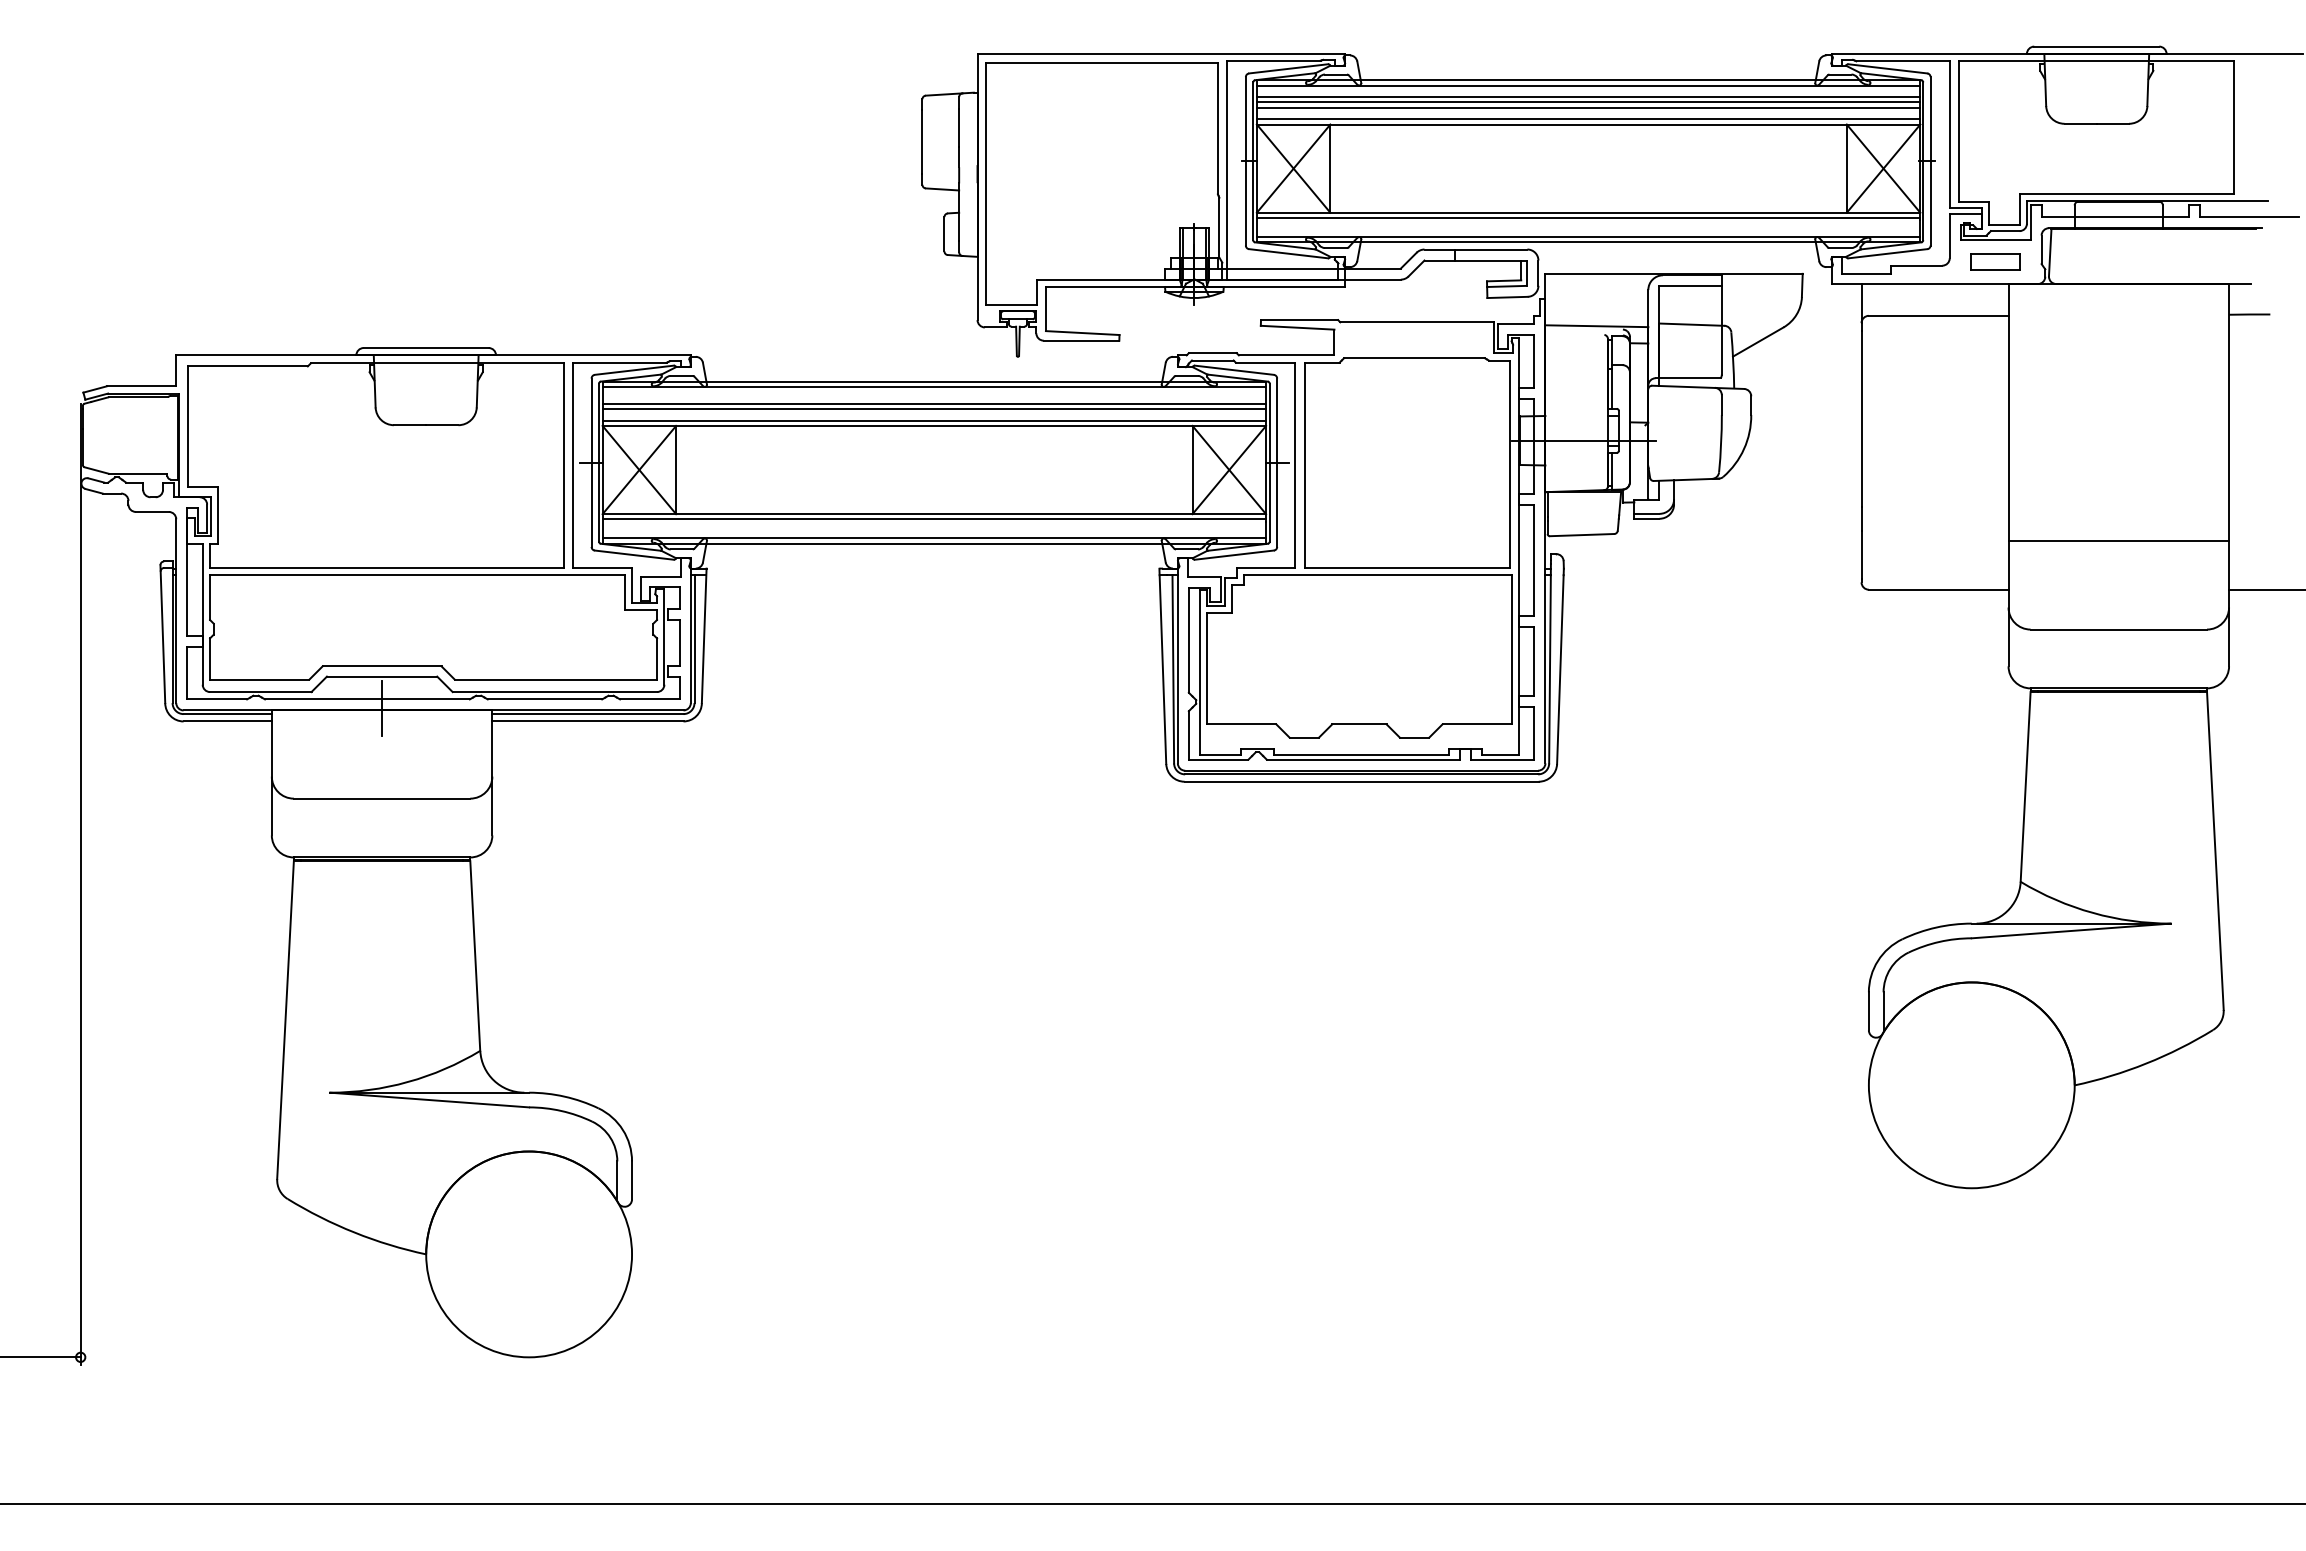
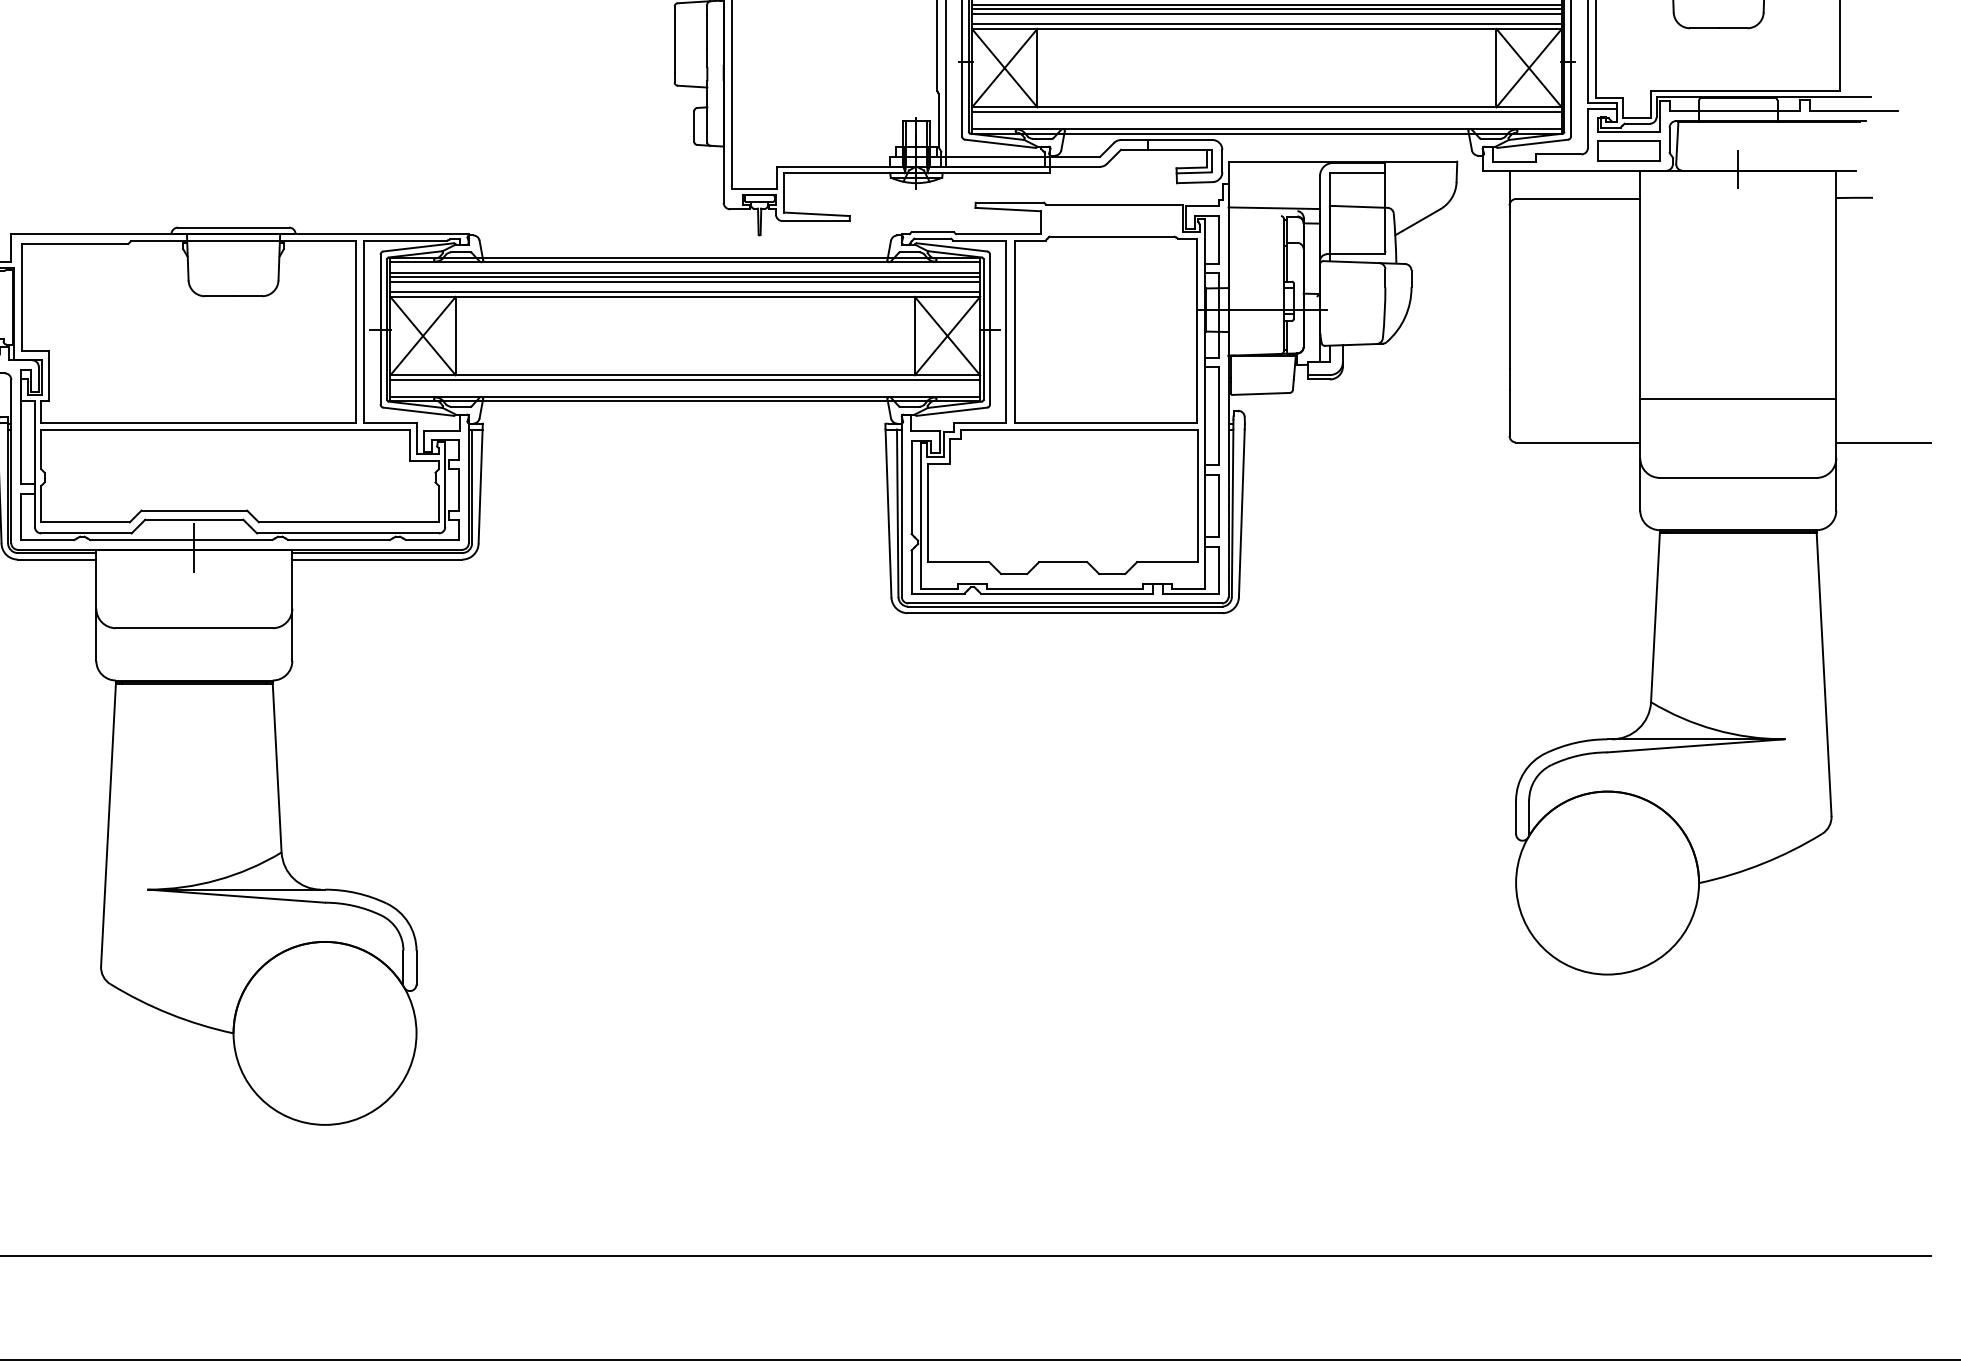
part: (1995, 261) -> (1628, 150), size x1.43
line: (2118, 282) -> (1738, 169), added
line: (934, 398) -> (685, 272), added

